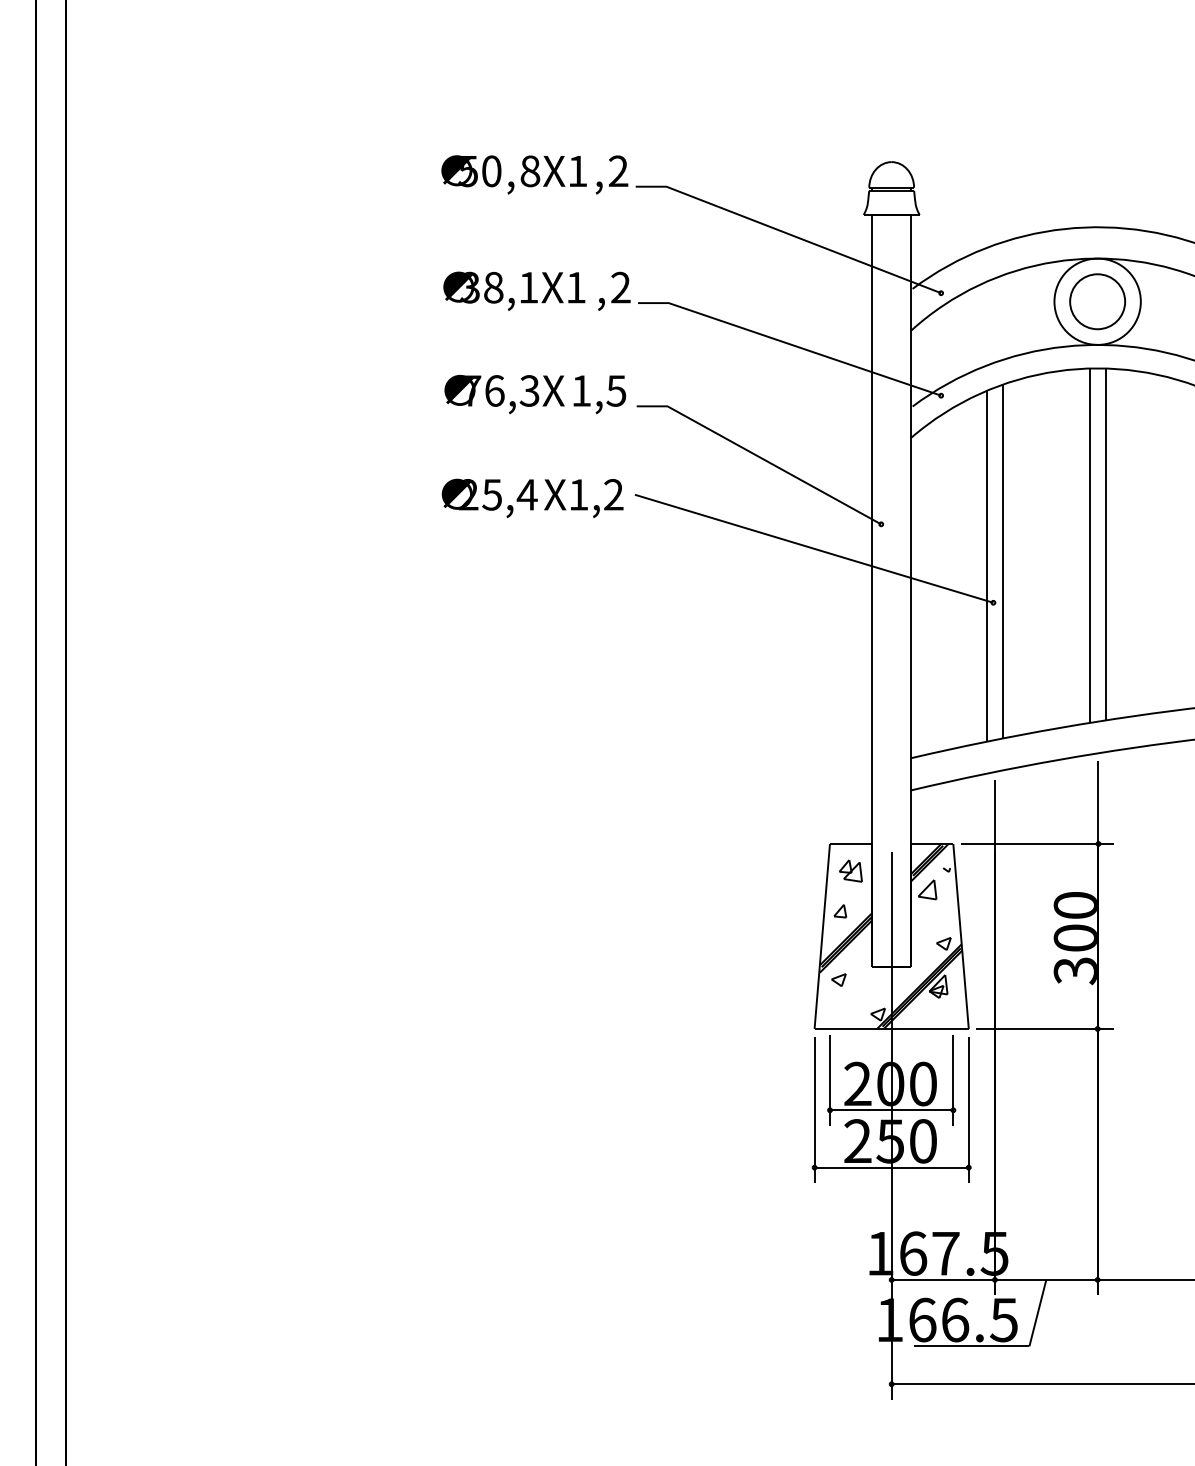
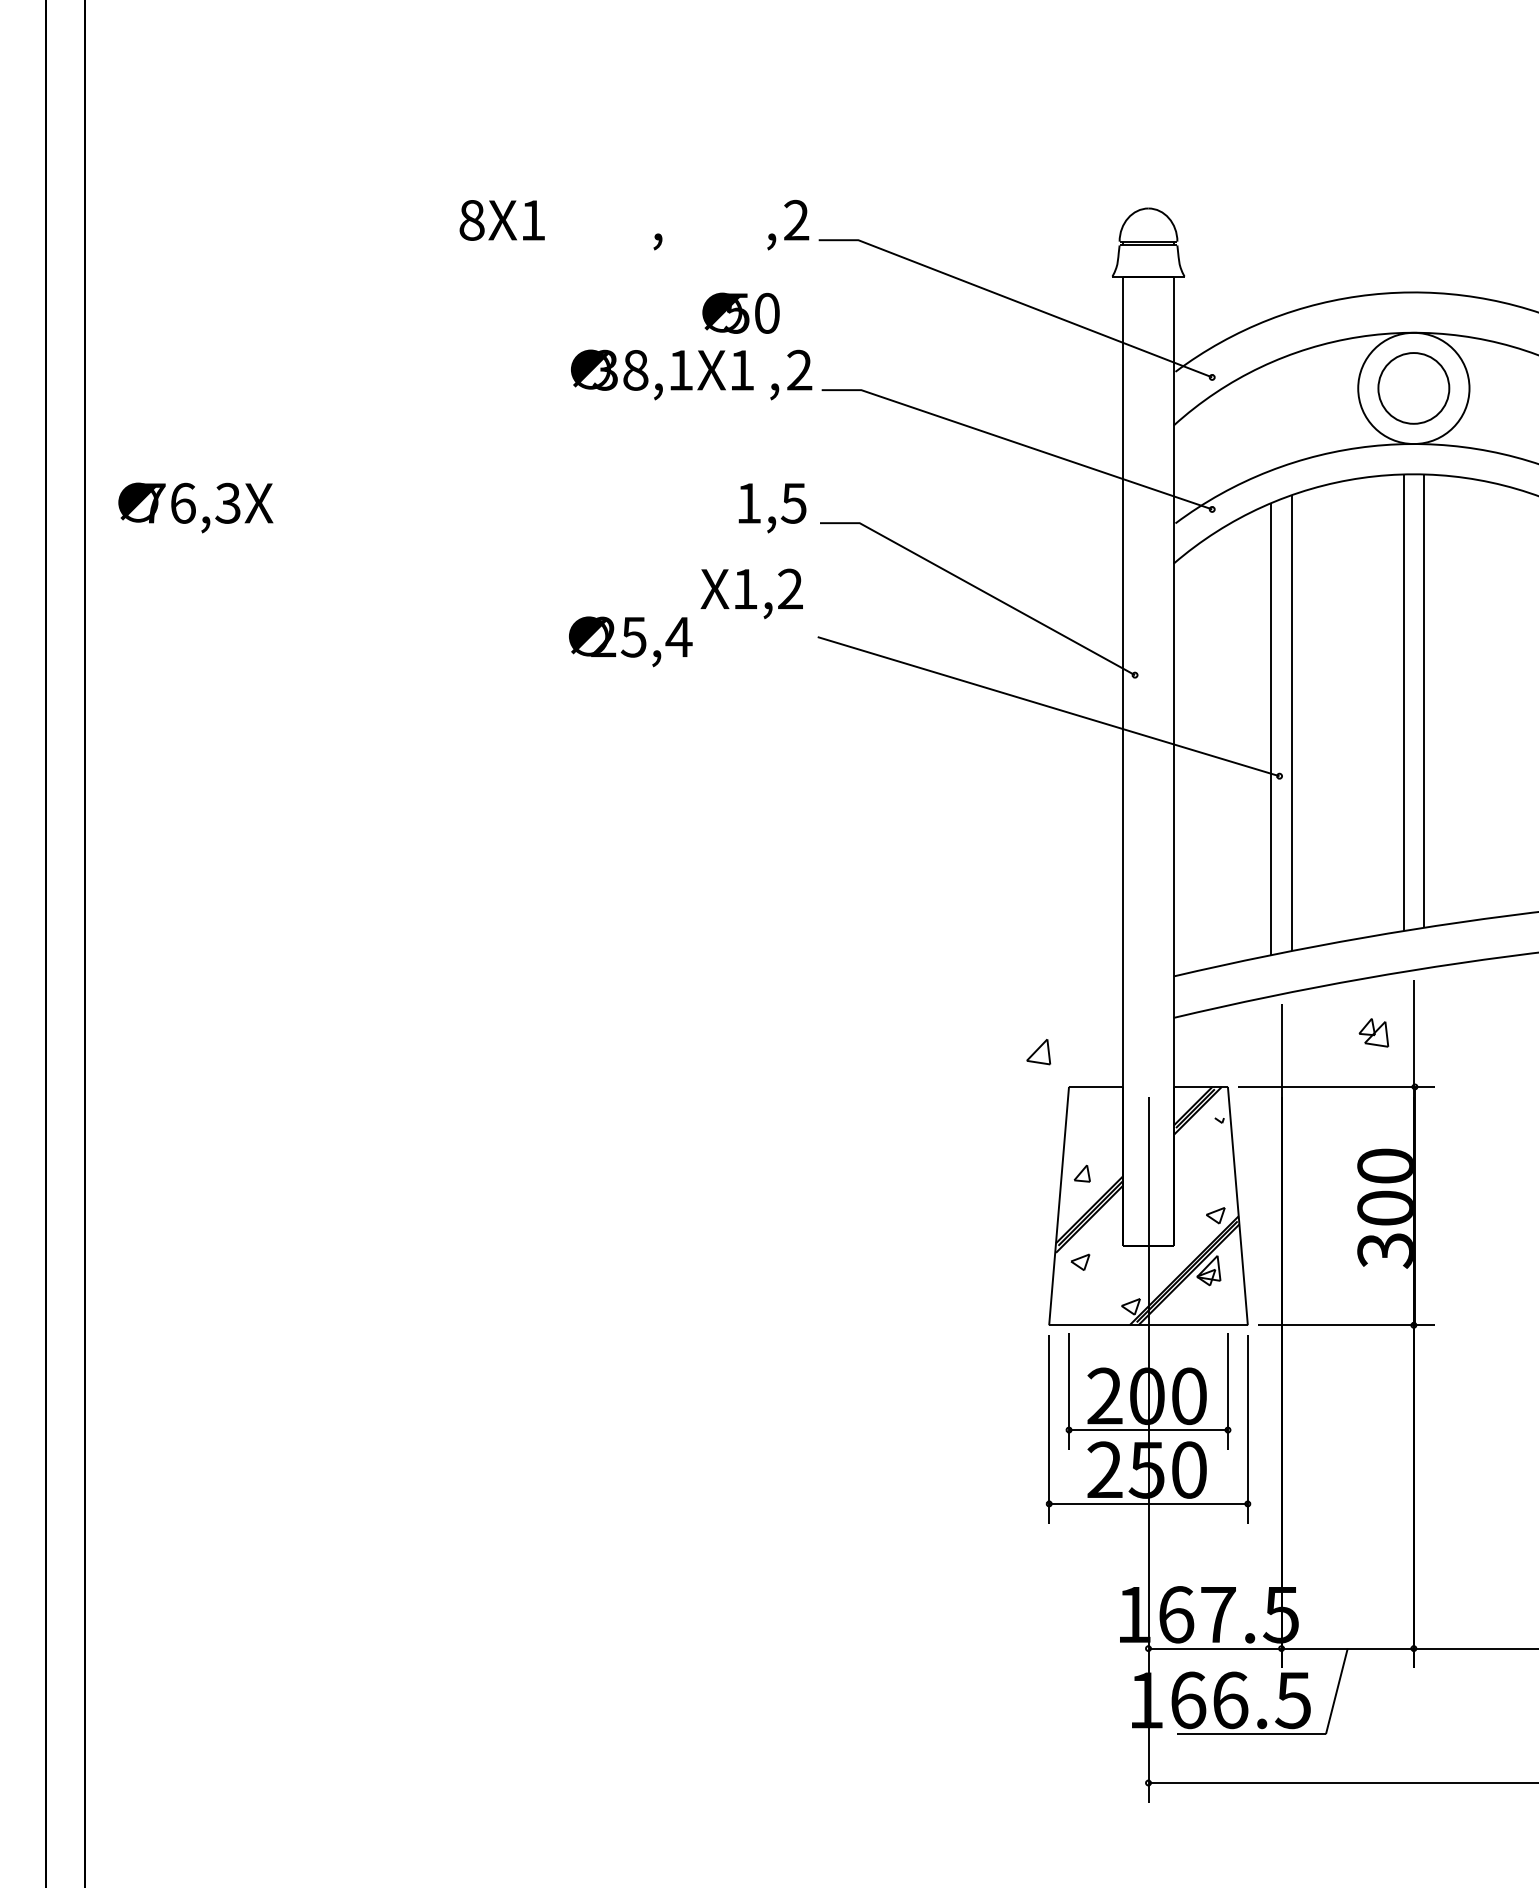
text: (470, 170) -> (740, 312), moved
text: (553, 171) -> (501, 220), moved
text: (504, 394) -> (195, 507), moved
text: (583, 498) -> (751, 593), moved
part: (850, 870) -> (1373, 1032), moved
part: (927, 890) -> (1038, 1052), moved

